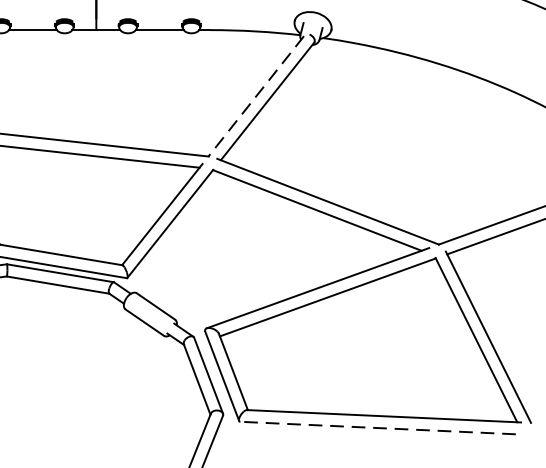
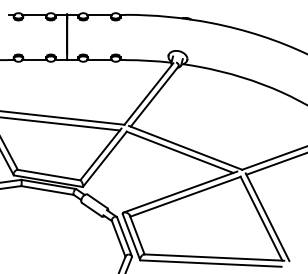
line: (255, 97) -> (148, 94), dashed -> solid
line: (376, 427) -> (210, 263), dashed -> solid

